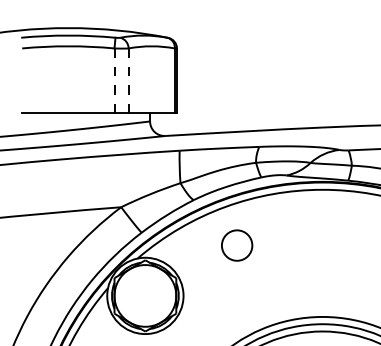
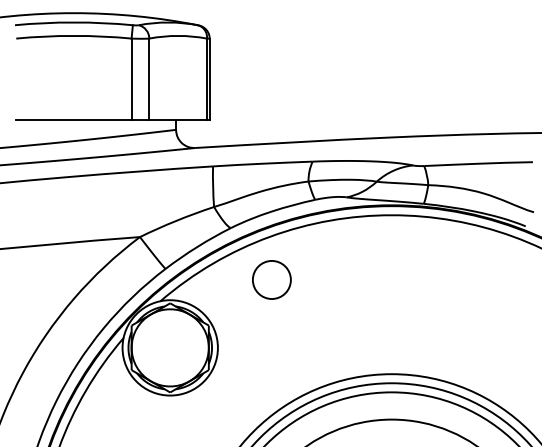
line: (114, 81) -> (131, 79), dashed -> solid
line: (128, 81) -> (149, 79), dashed -> solid
circle: (236, 245) -> (271, 279), moved

